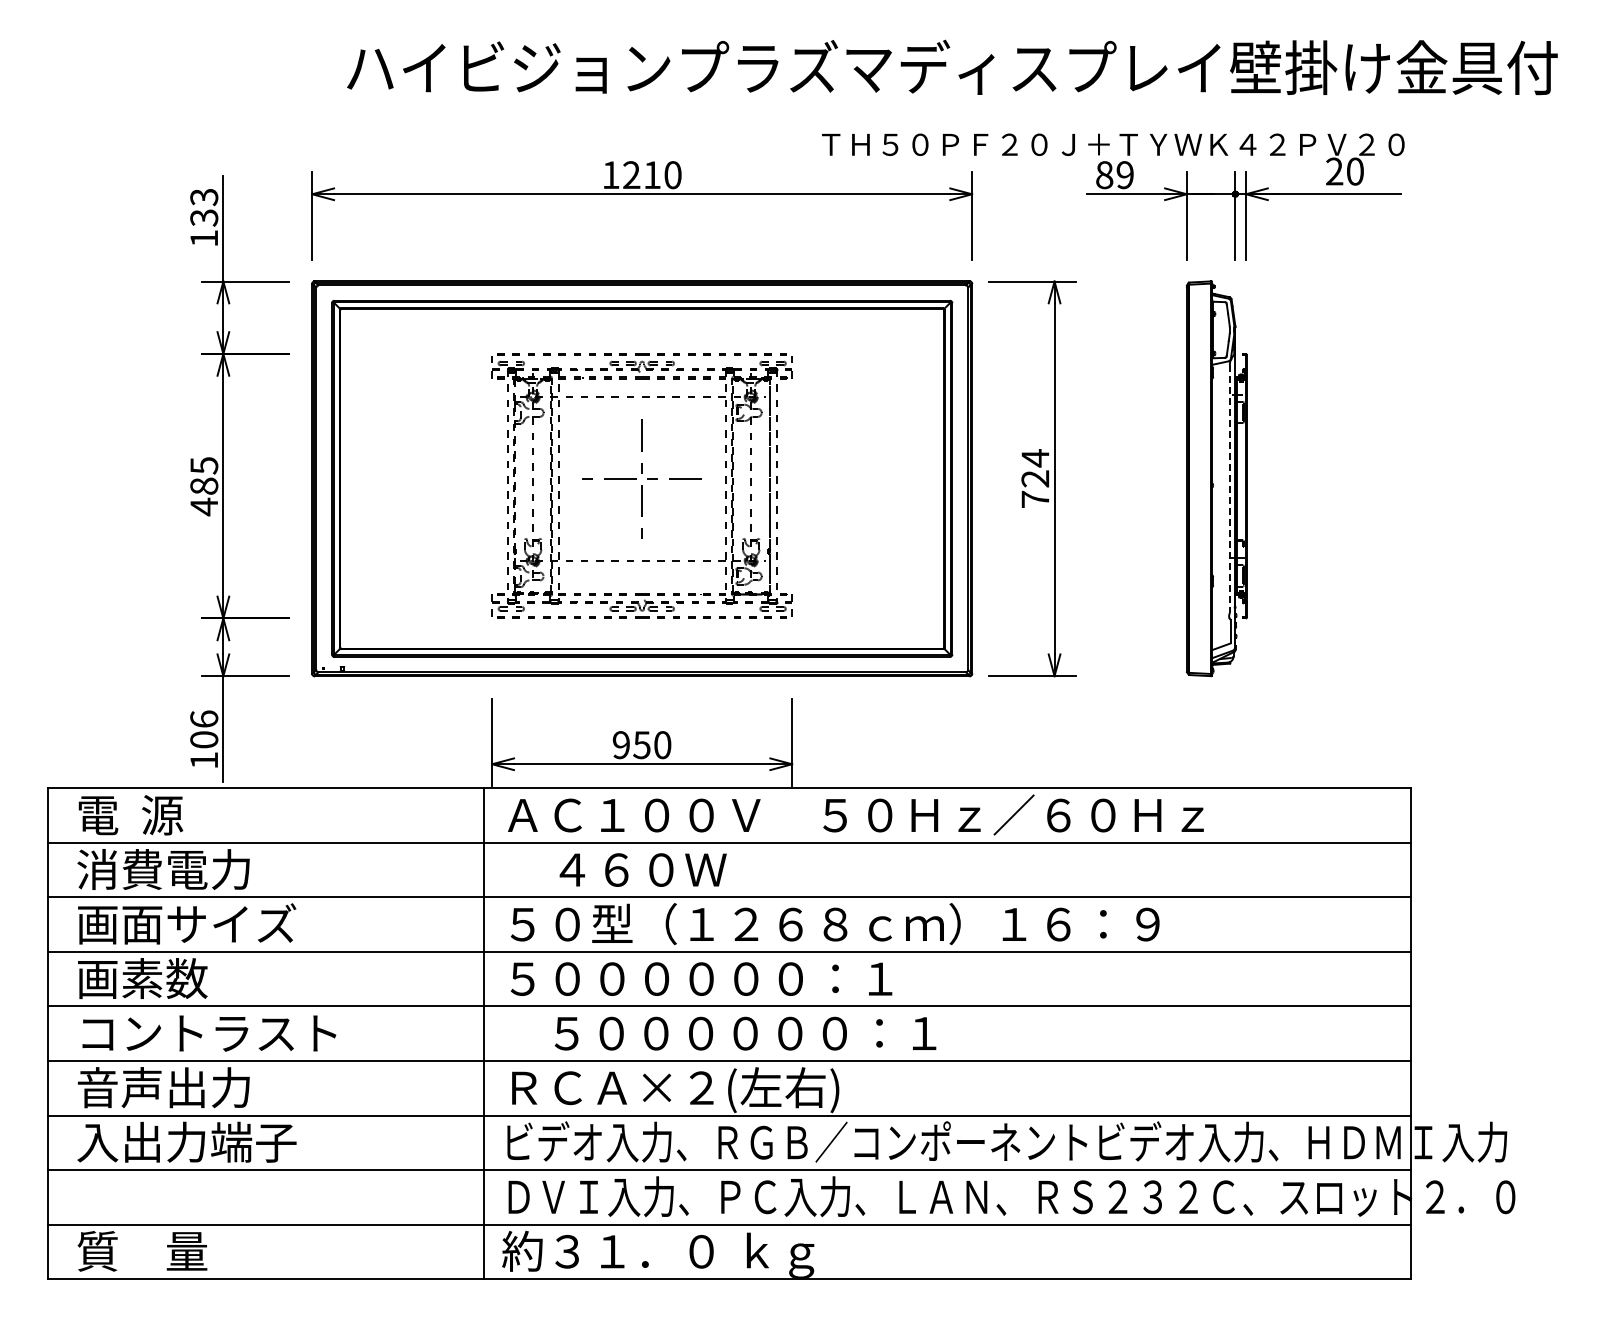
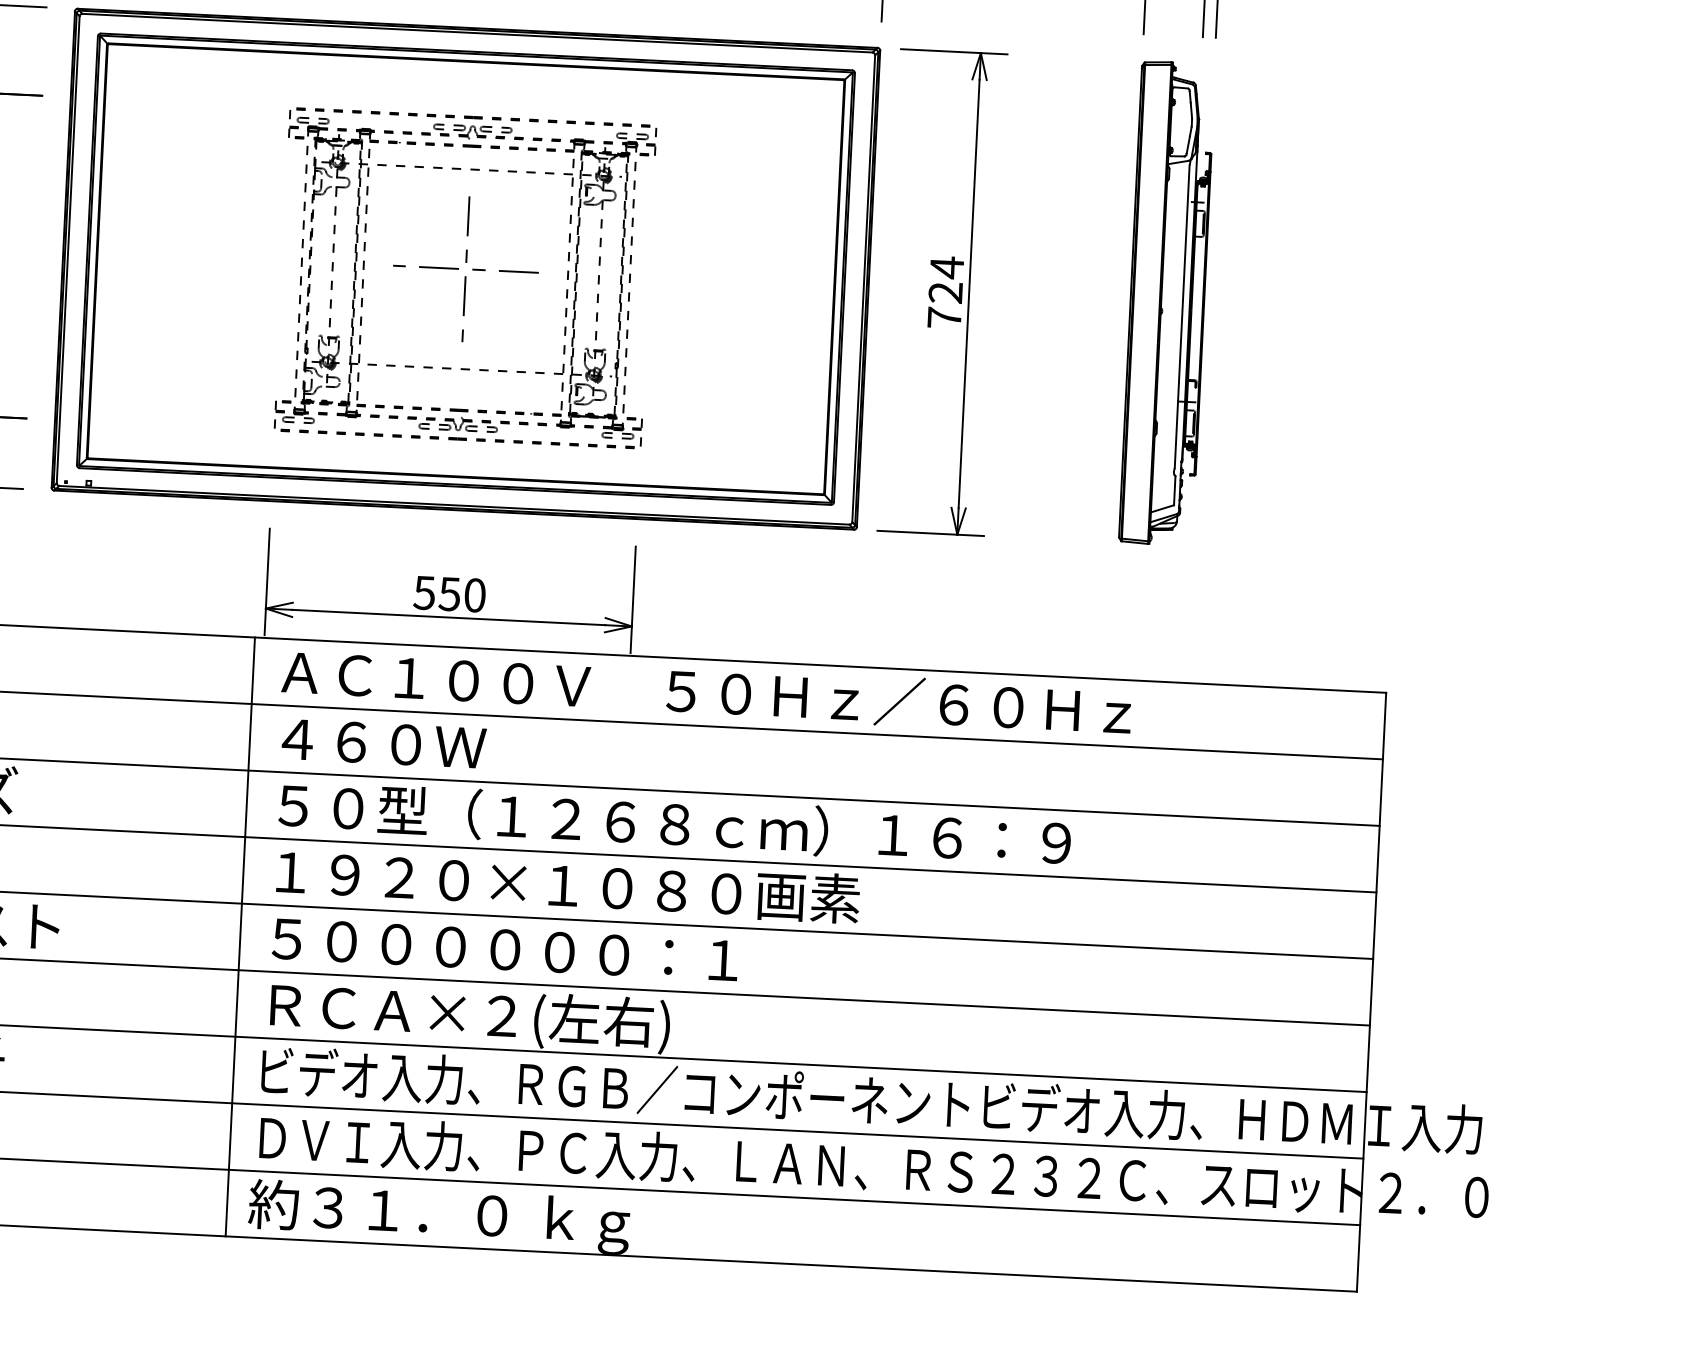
line: (1229, 489) -> (1181, 317), dashed -> solid
text: (620, 745) -> (423, 593), 950 -> 550
text: (642, 869) -> (383, 743), moved
text: (749, 978) -> (567, 885), ５００００００：１ -> １９２０×１０８０画素
text: (745, 1033) -> (505, 949), moved

